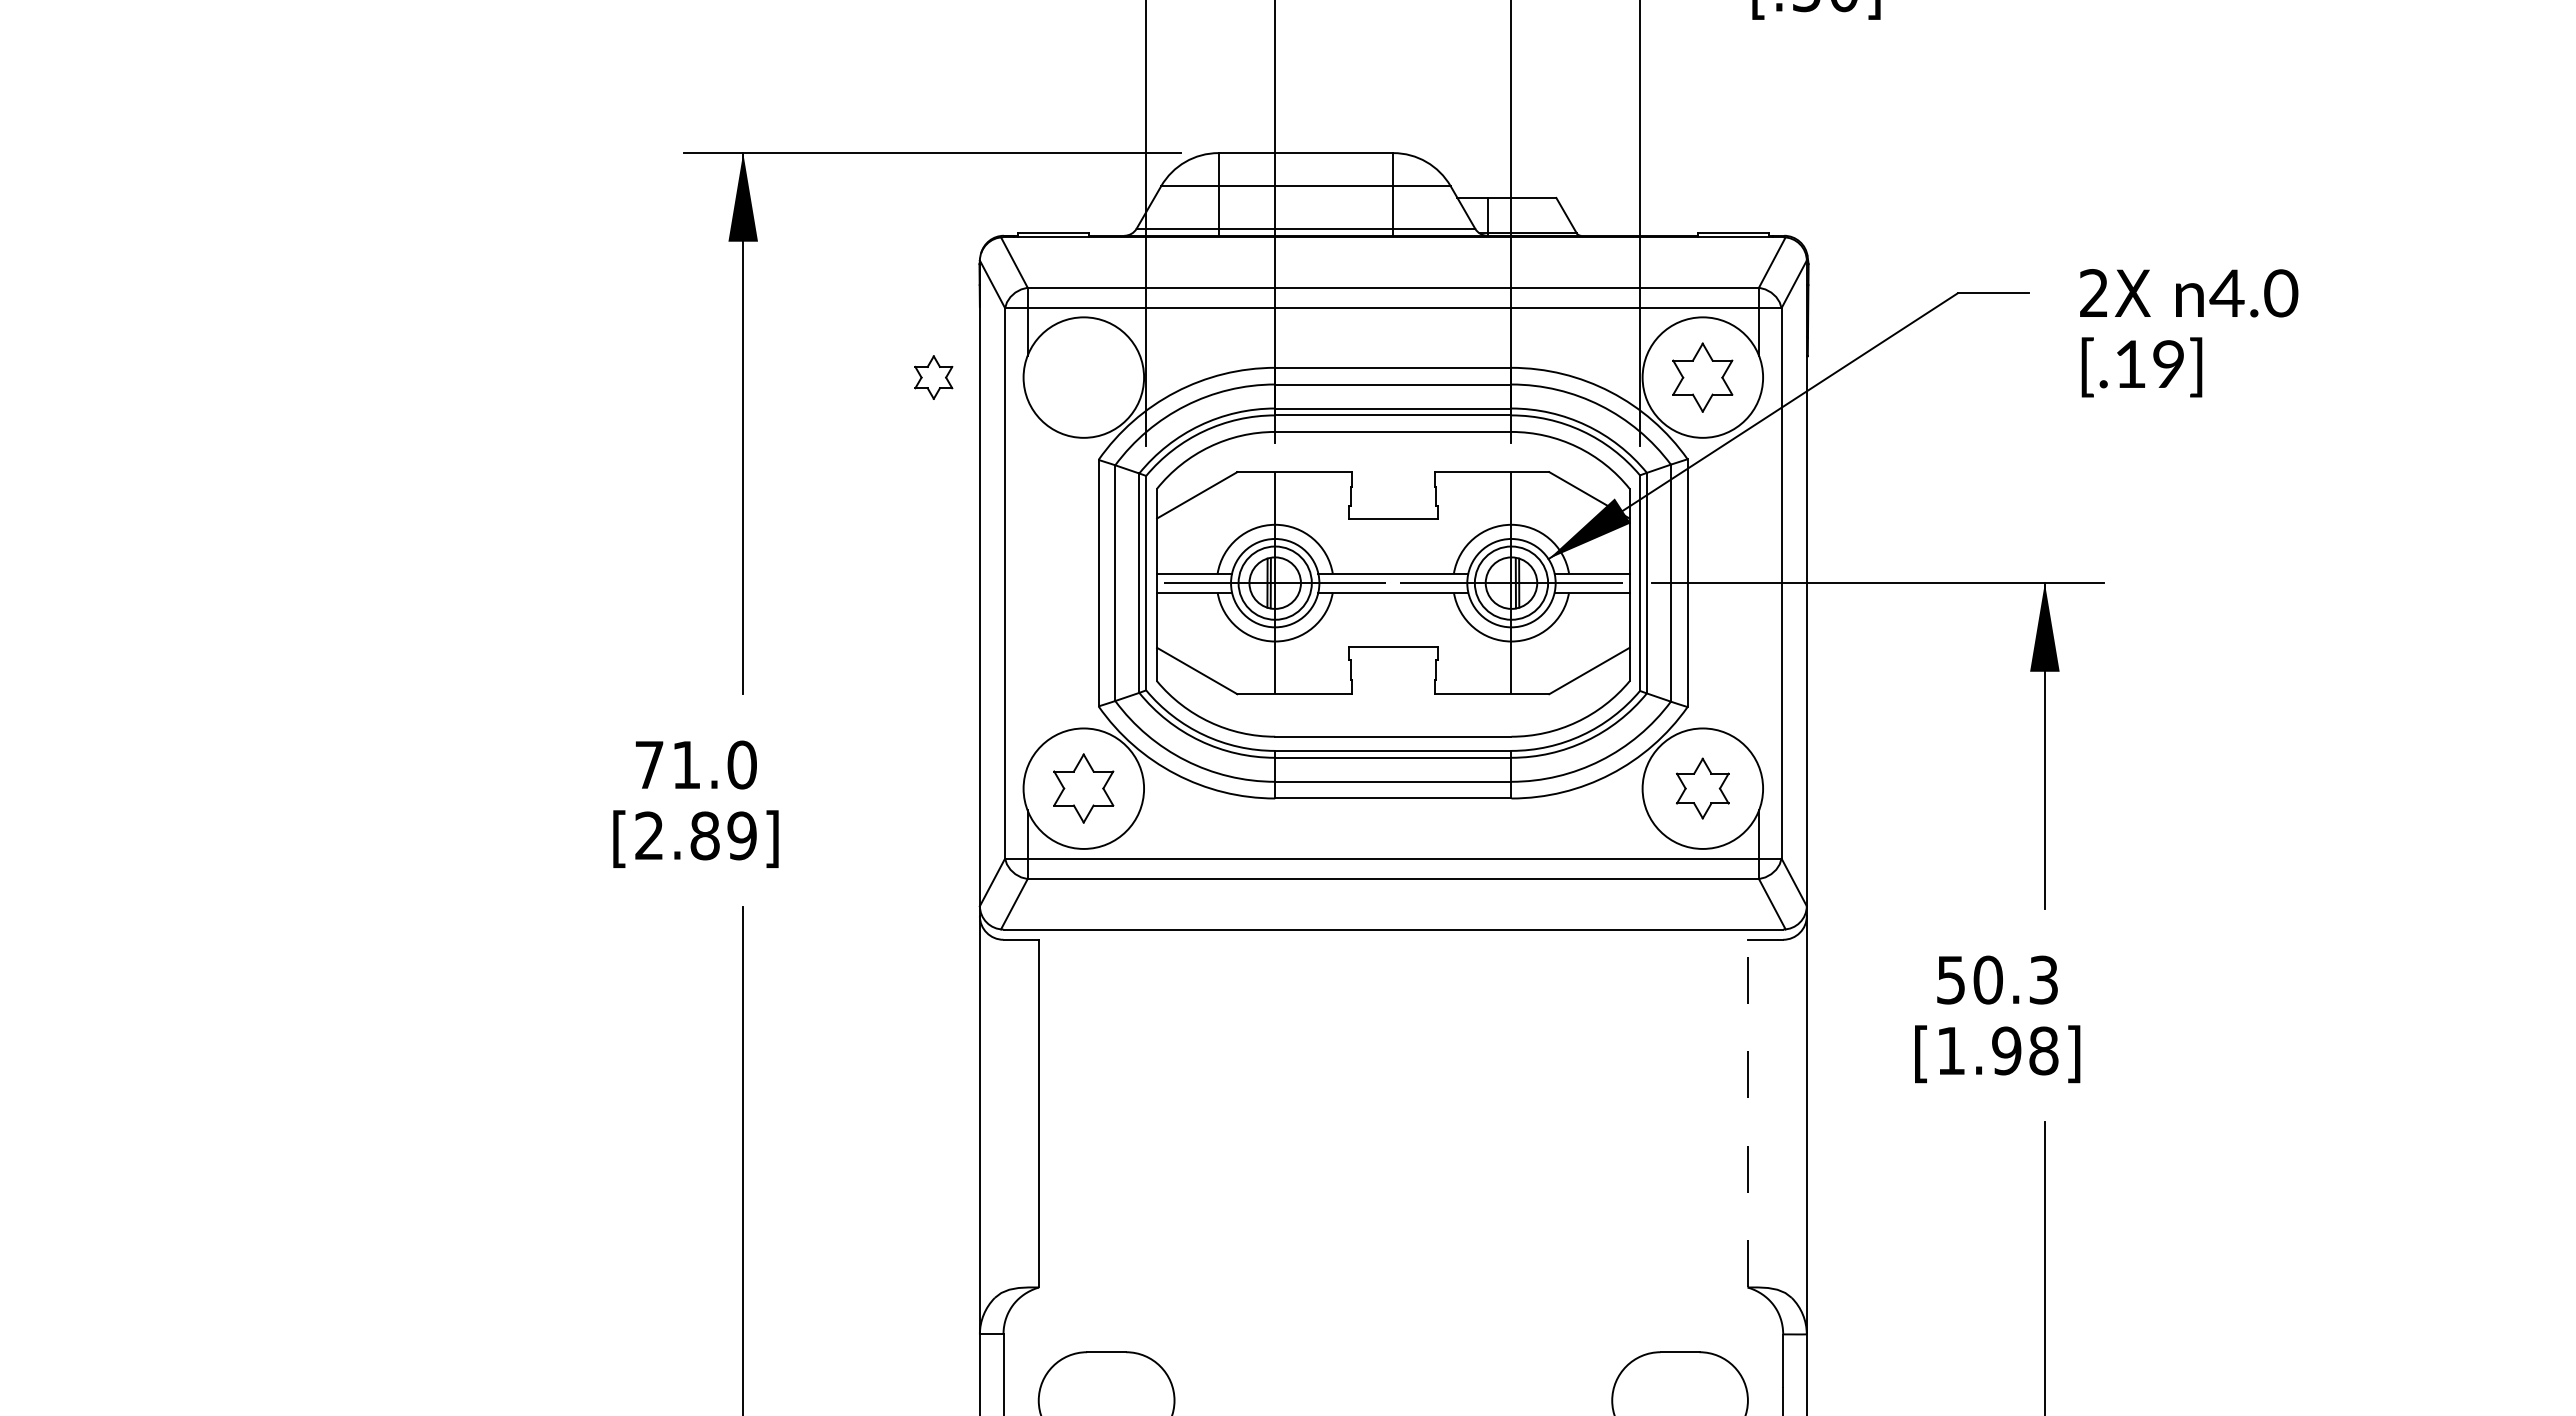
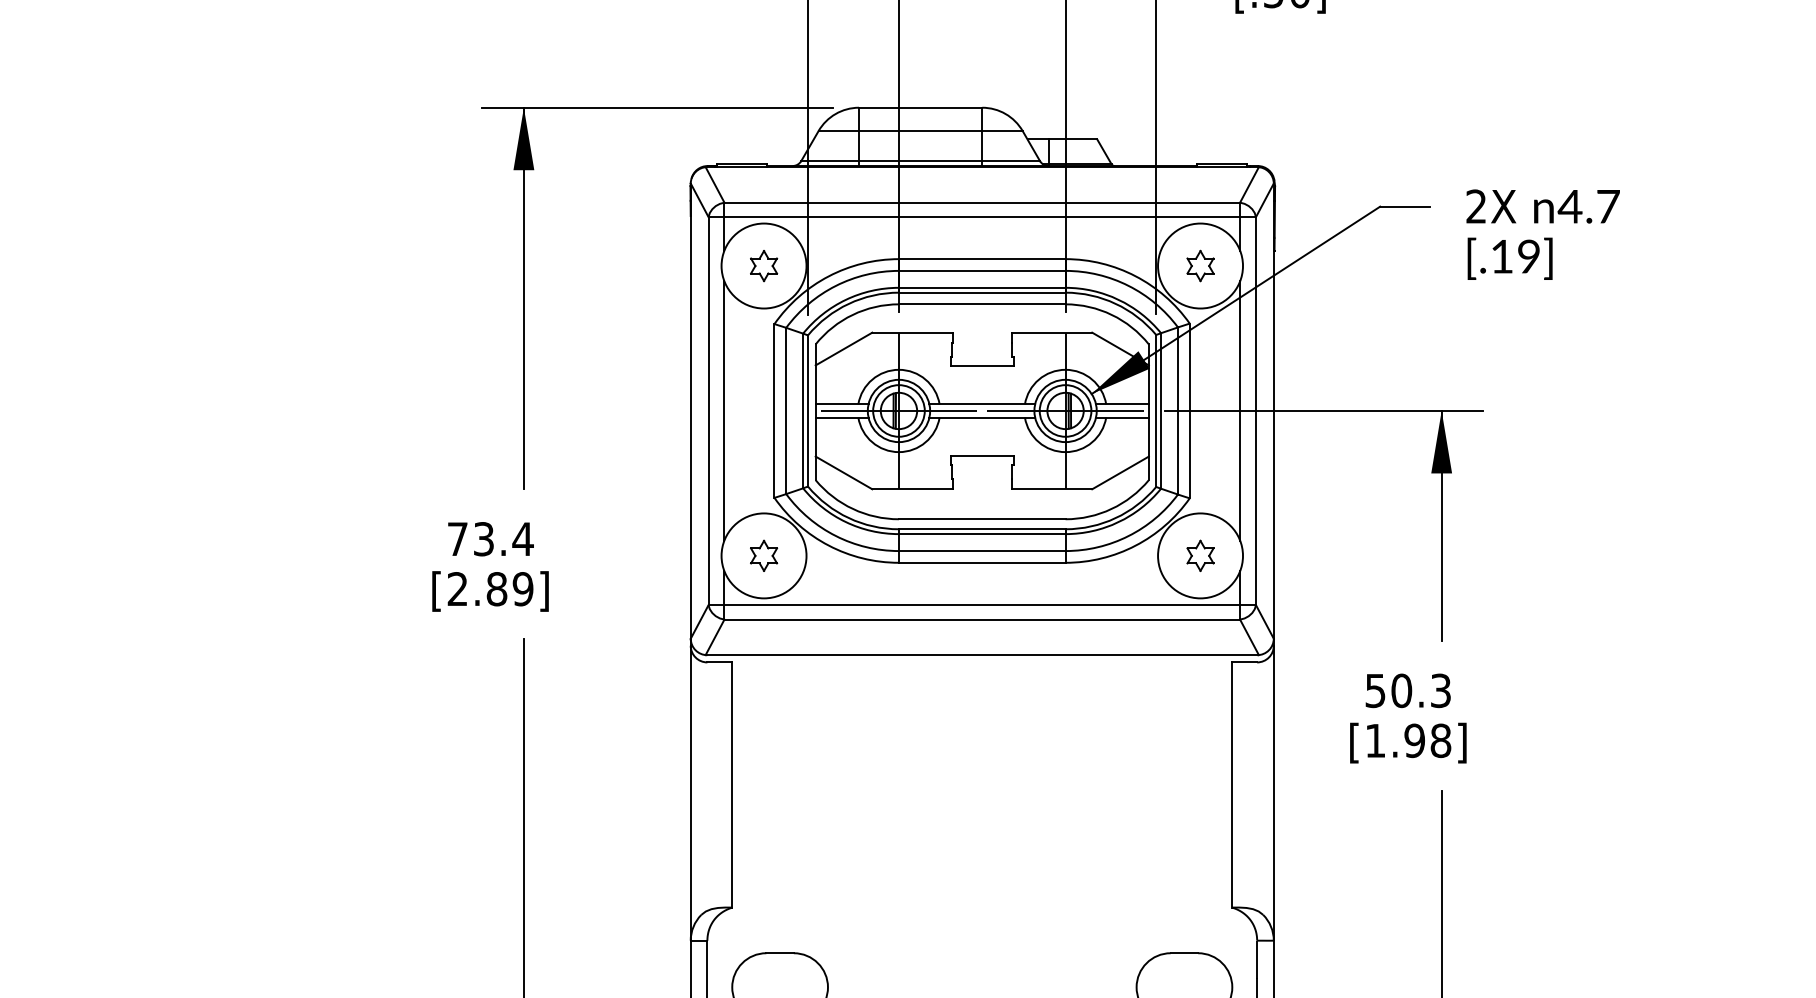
text: (2281, 293) -> (1608, 206), 4.0 -> 4.7
part: (933, 377) -> (763, 265), moved
part: (1702, 377) -> (1200, 265), size x0.62
line: (1027, 583) -> (724, 411), added
line: (1759, 583) -> (1240, 411), added
text: (714, 764) -> (503, 538), 71.0 -> 73.4
part: (1083, 788) -> (763, 555), size x0.62
part: (1702, 788) -> (1200, 555), size x0.71
line: (1747, 1113) -> (1231, 784), dashed -> solid

